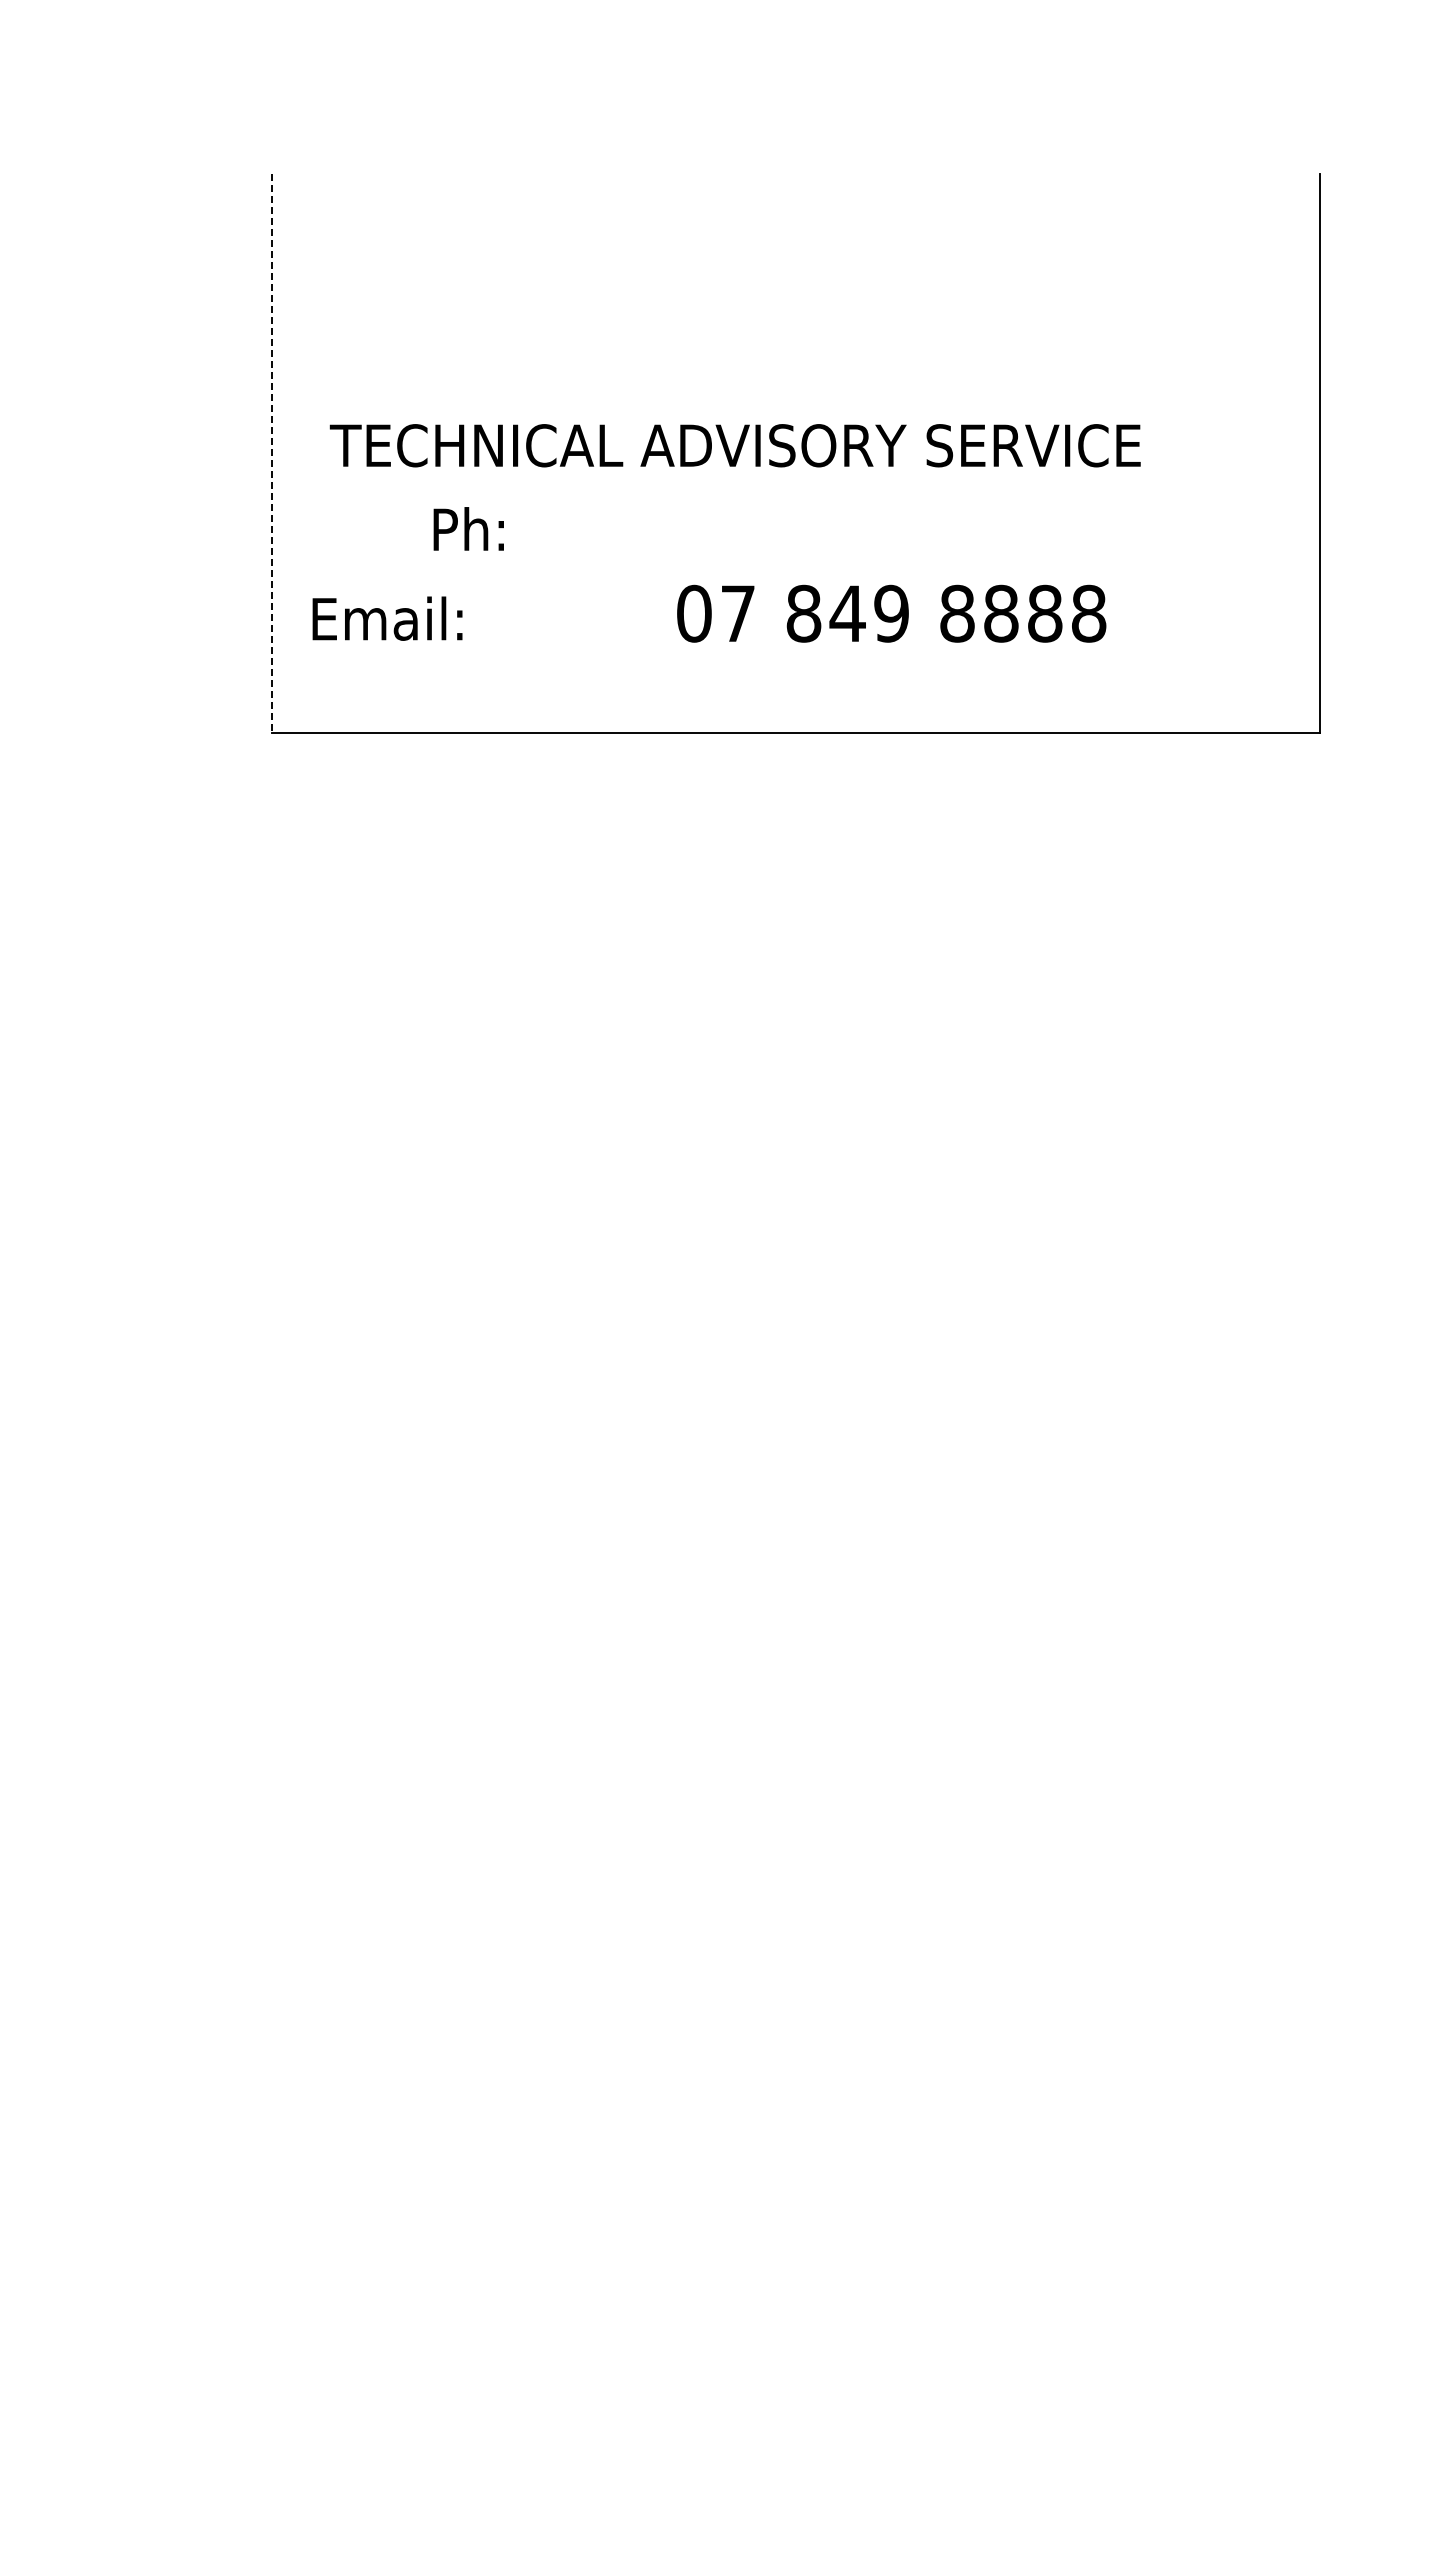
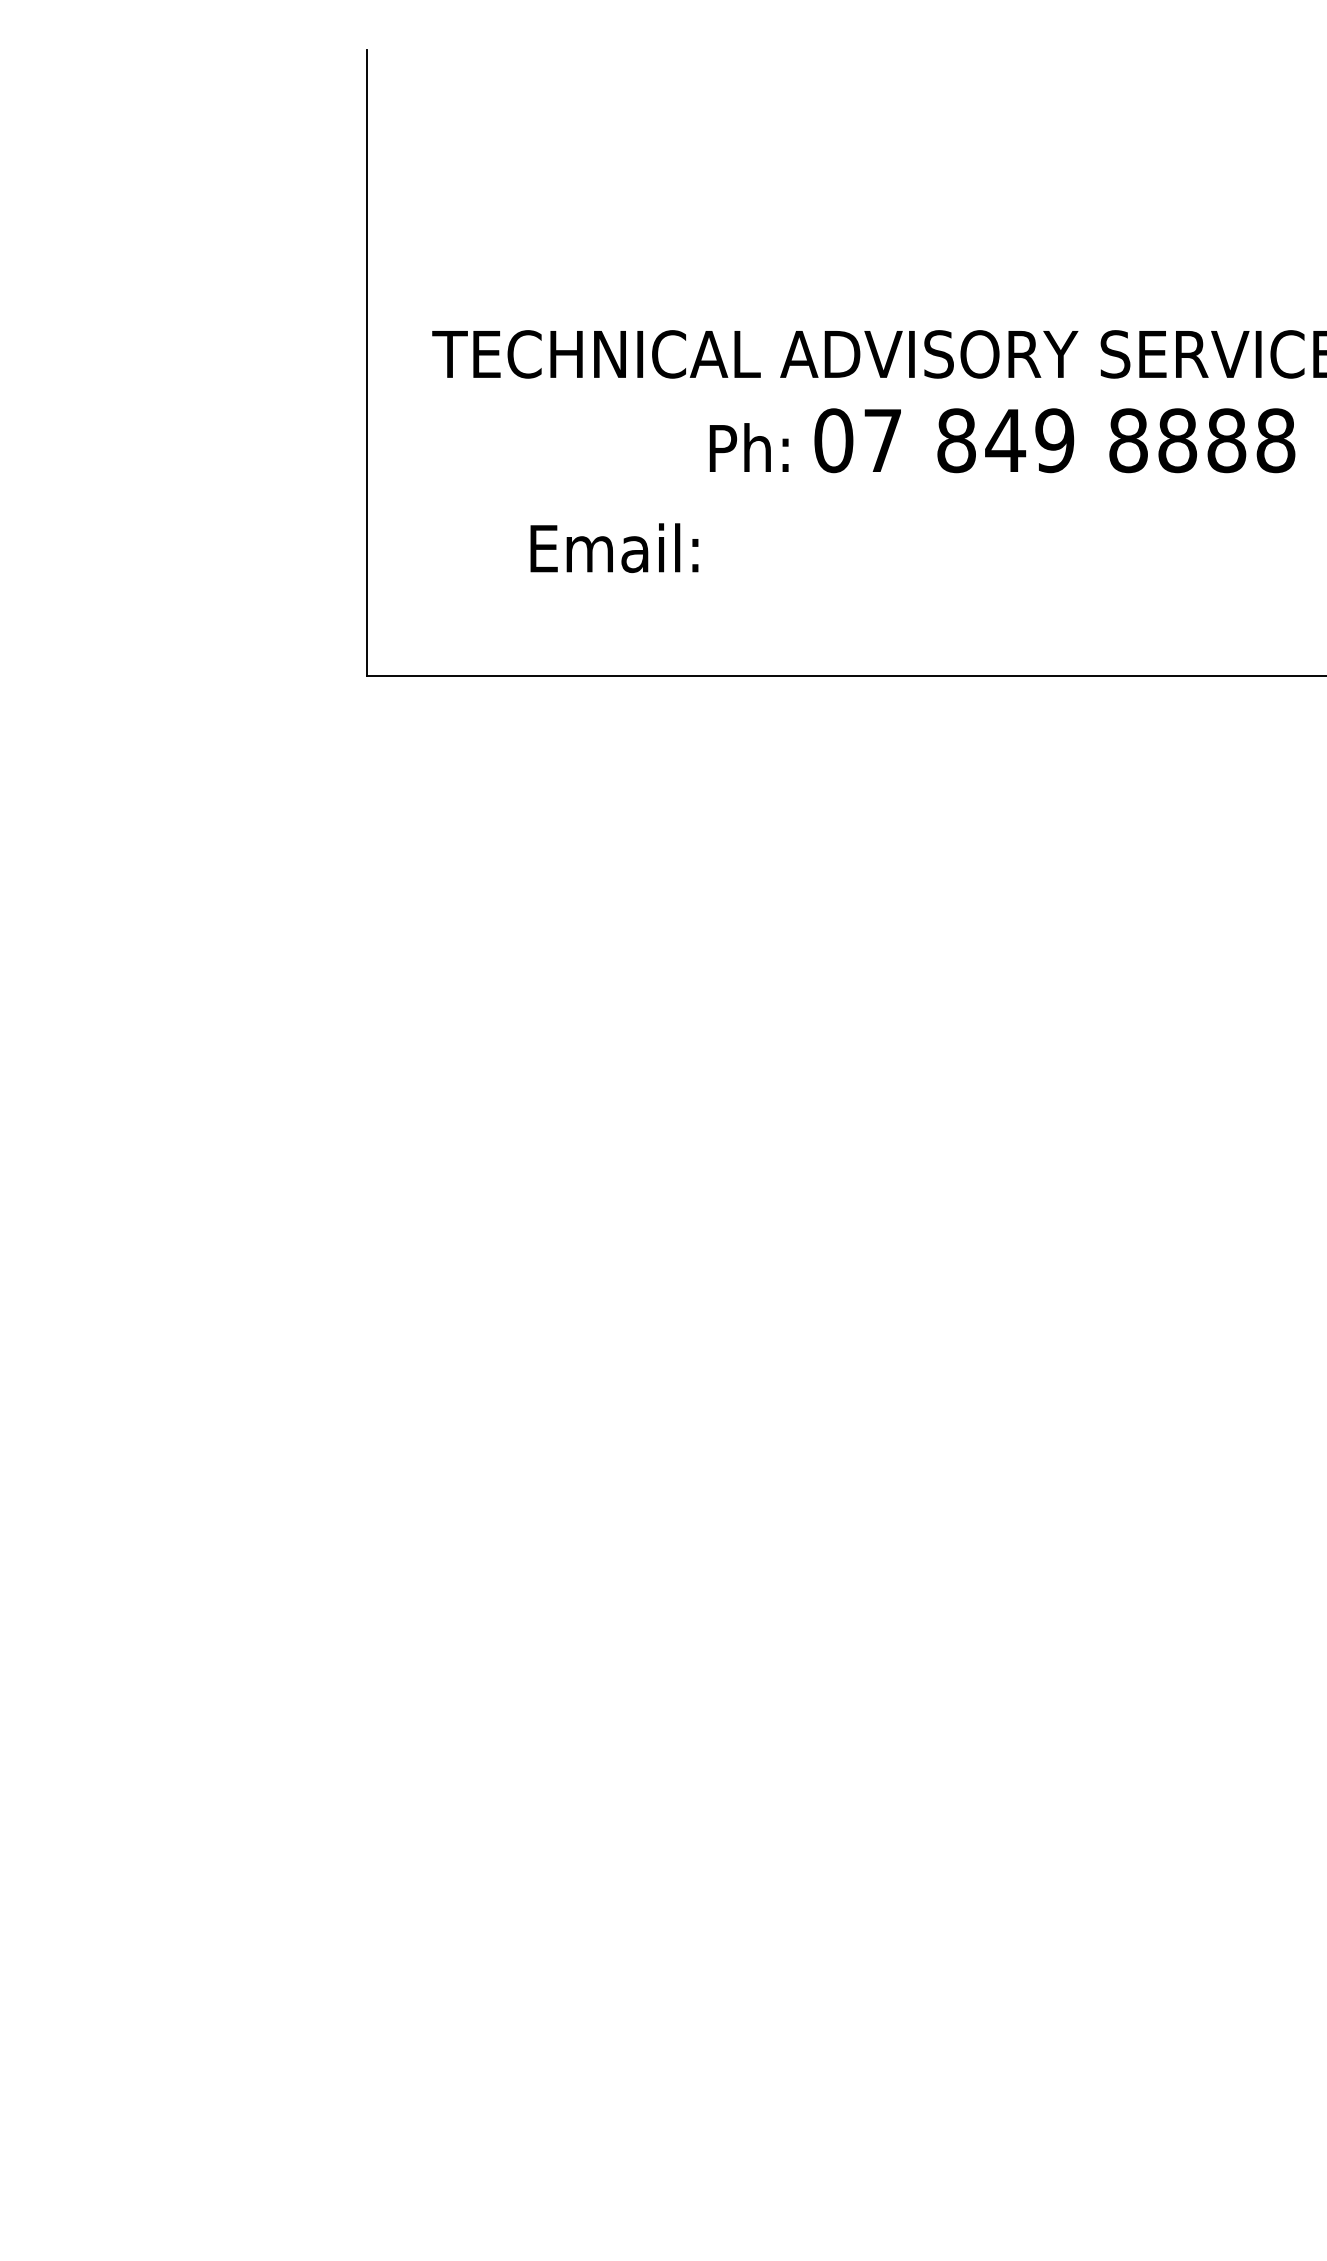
line: (272, 454) -> (367, 364), dashed -> solid
text: (468, 528) -> (748, 447), moved
text: (891, 613) -> (1054, 440), moved
text: (387, 618) -> (614, 547), moved

